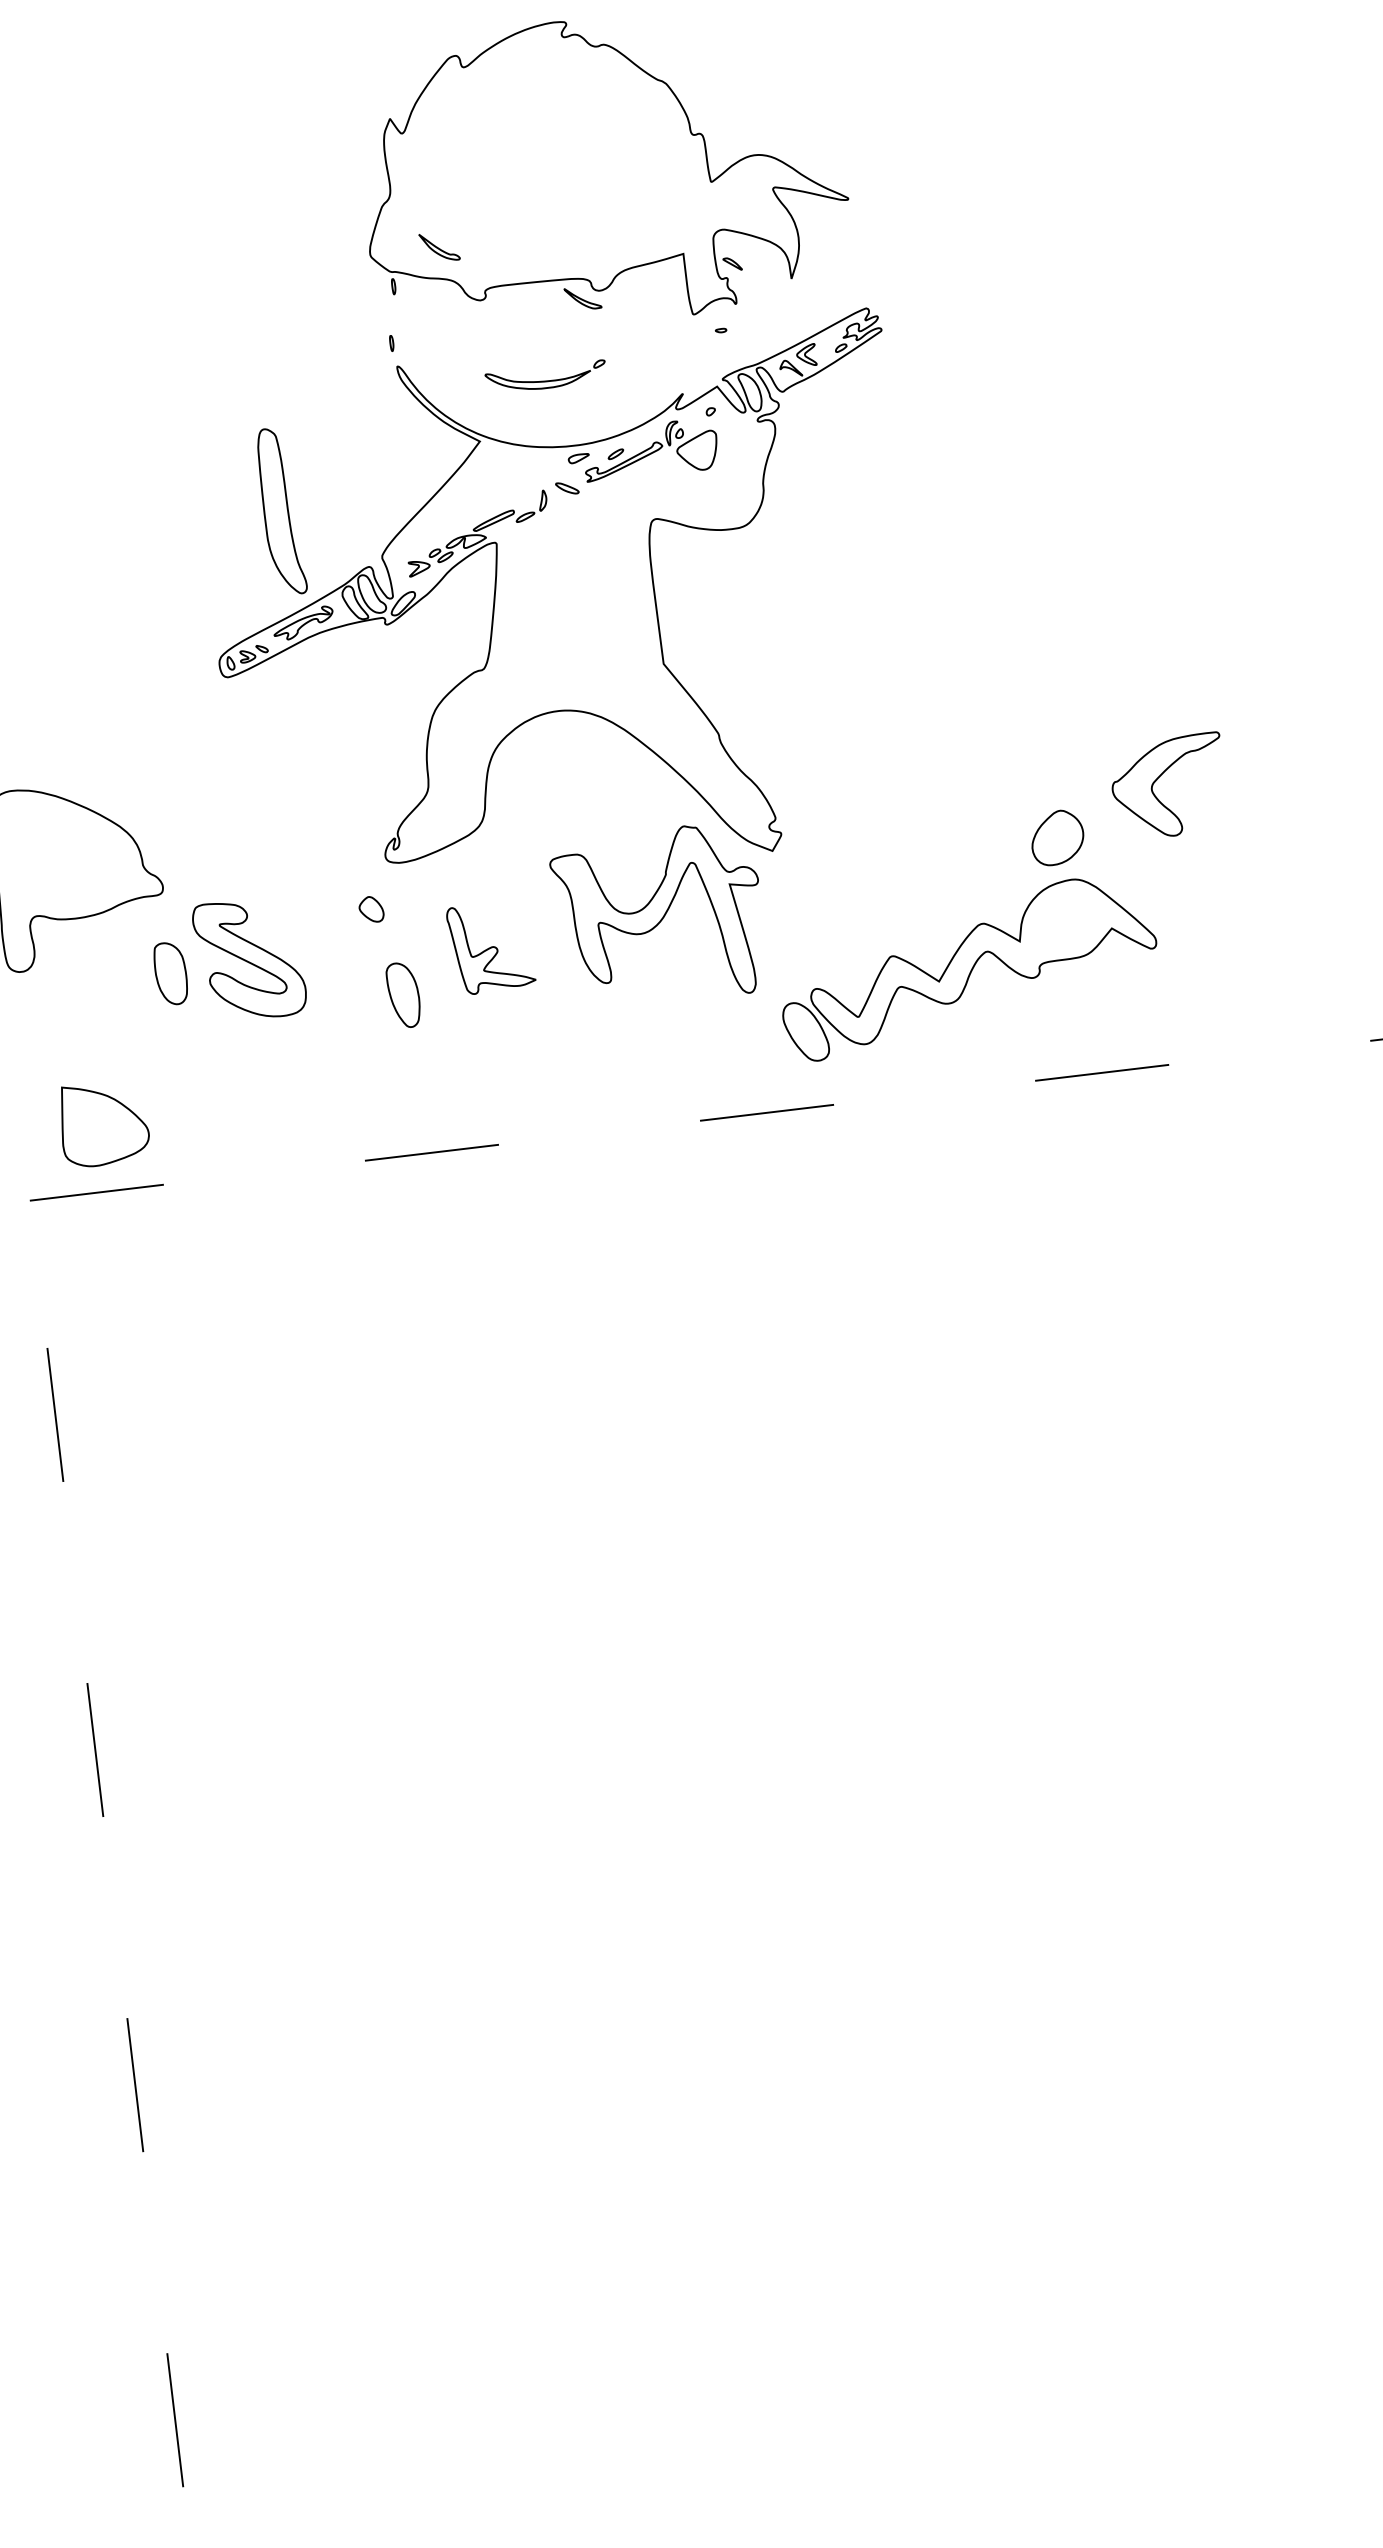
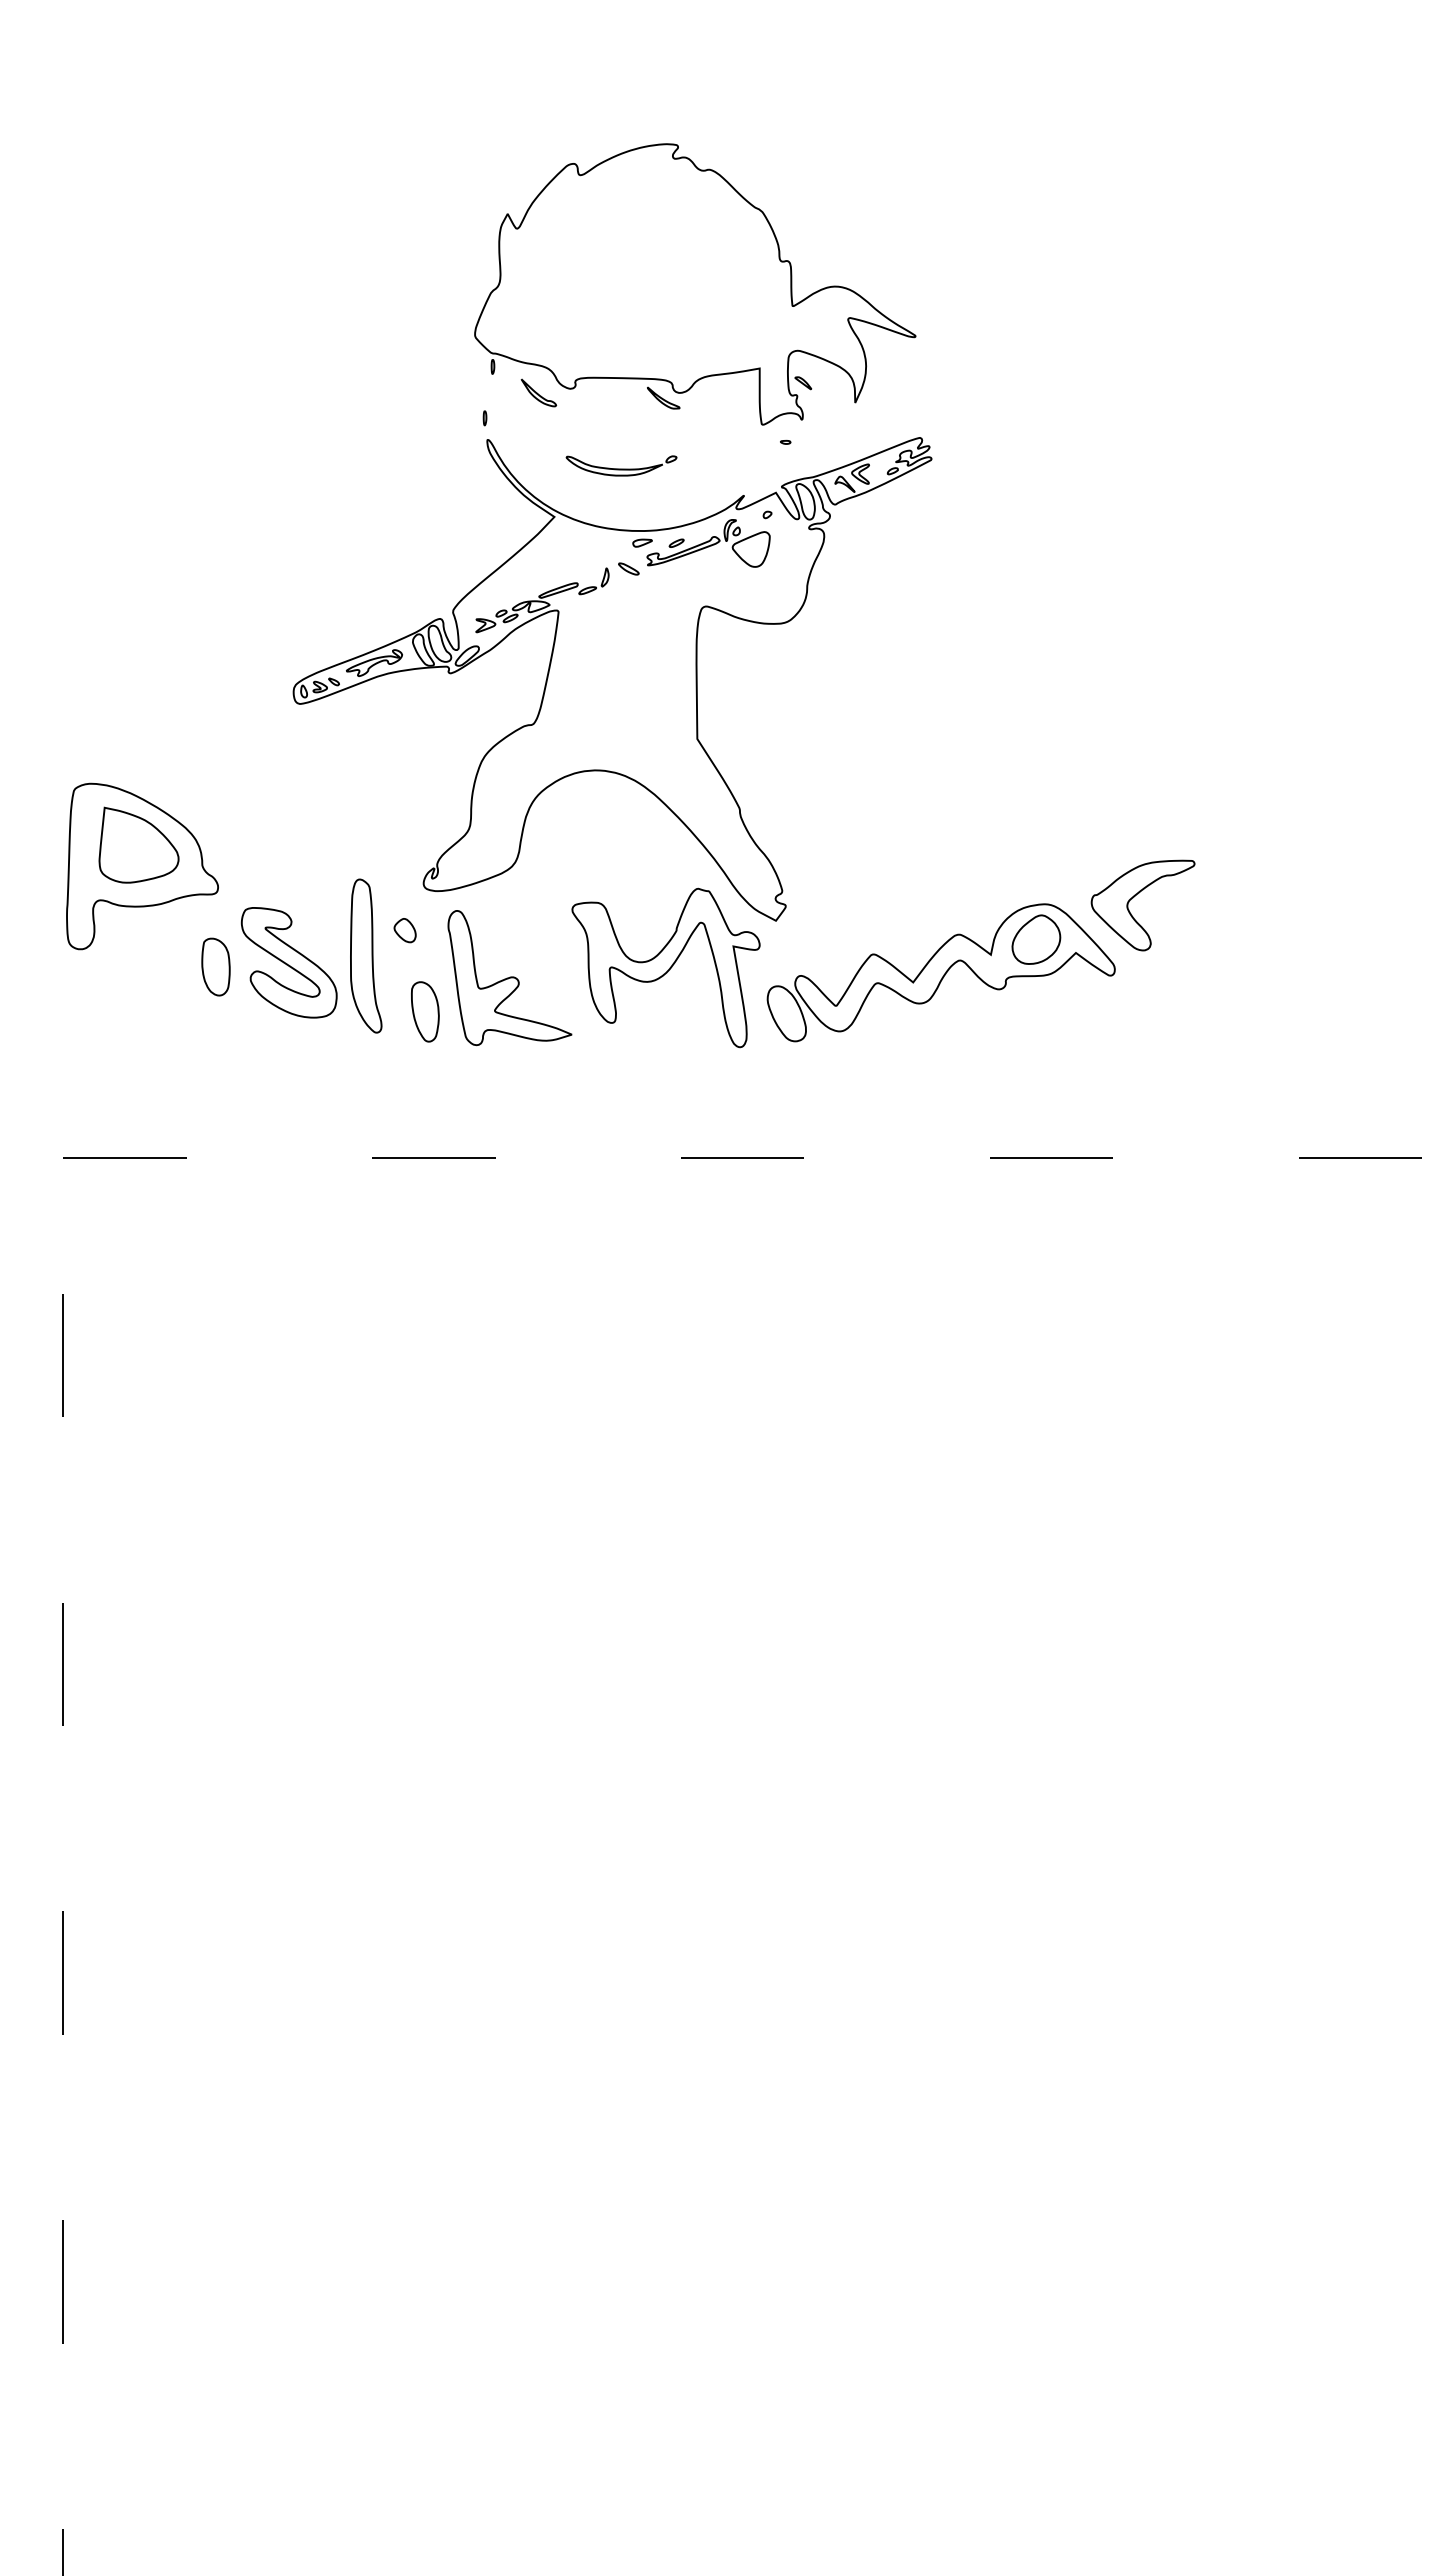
part: (439, 246) -> (538, 392), moved
part: (281, 510) -> (366, 955), moved
part: (490, 948) -> (509, 978), size x1.67
part: (967, 967) -> (940, 972), moved
part: (103, 1123) -> (138, 844), moved

